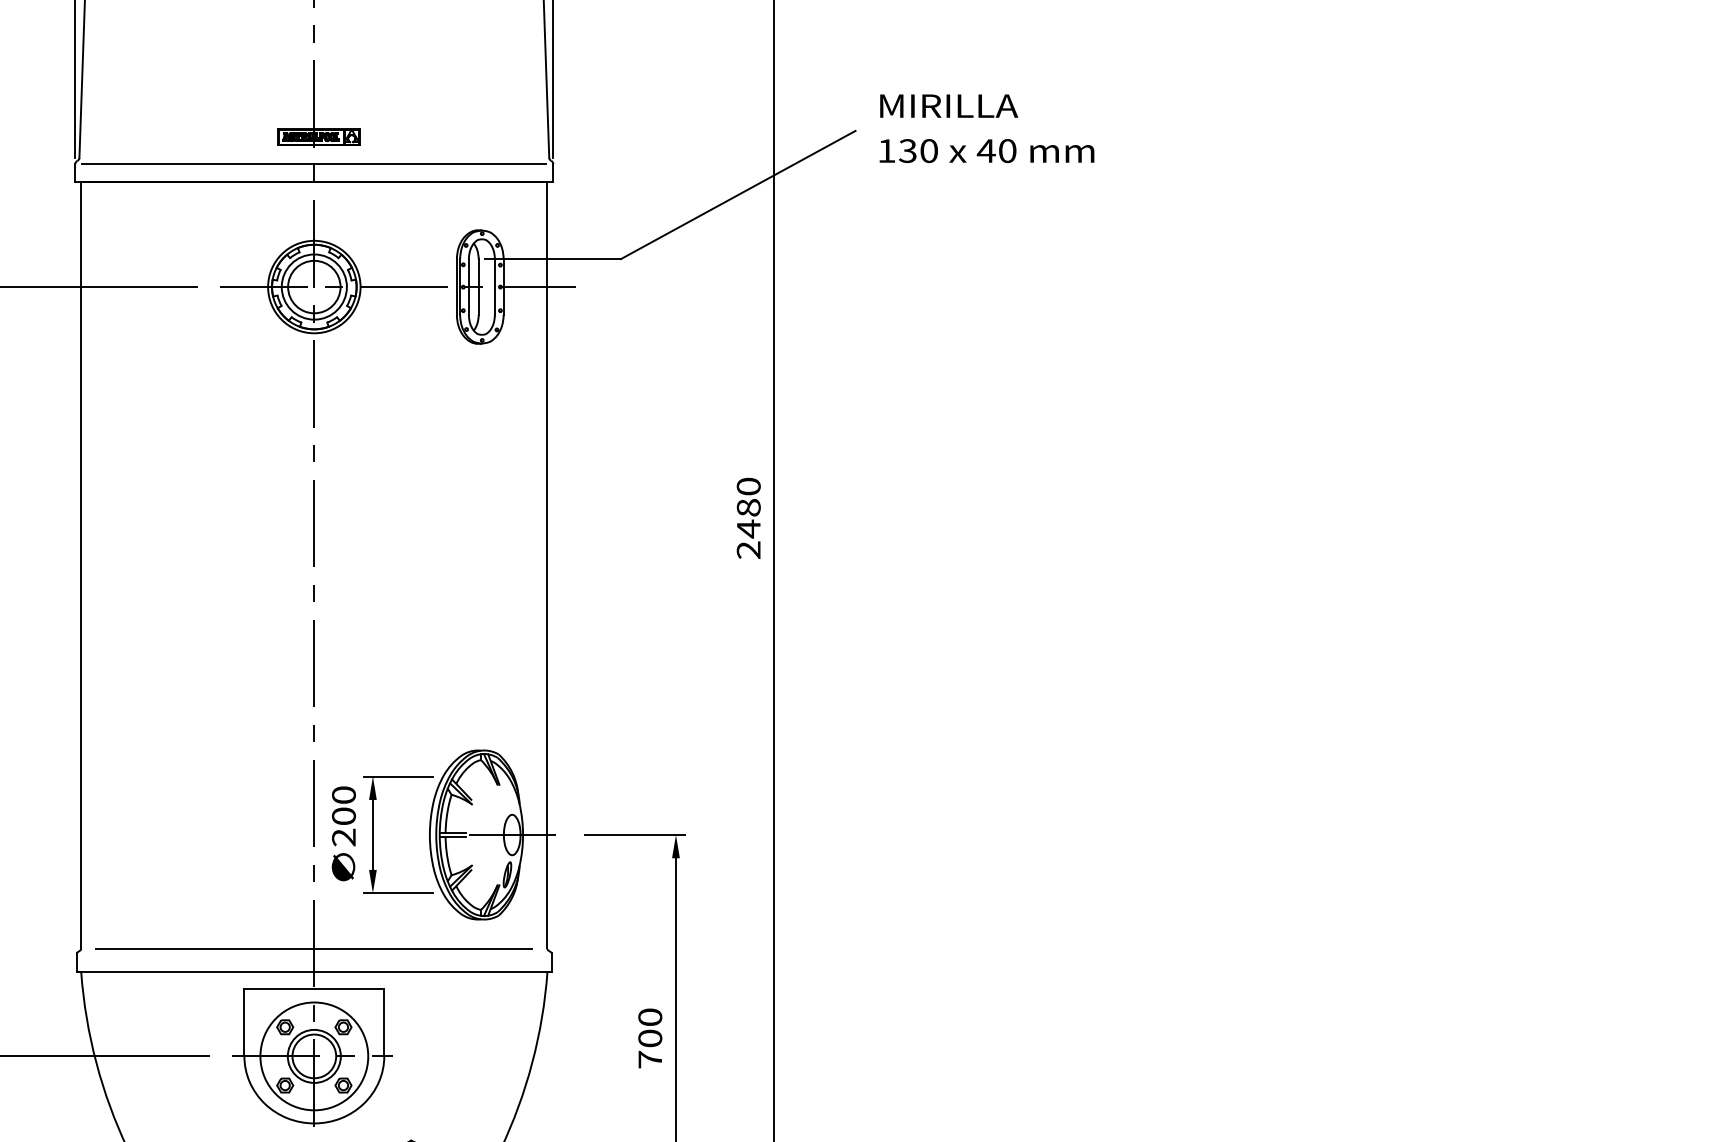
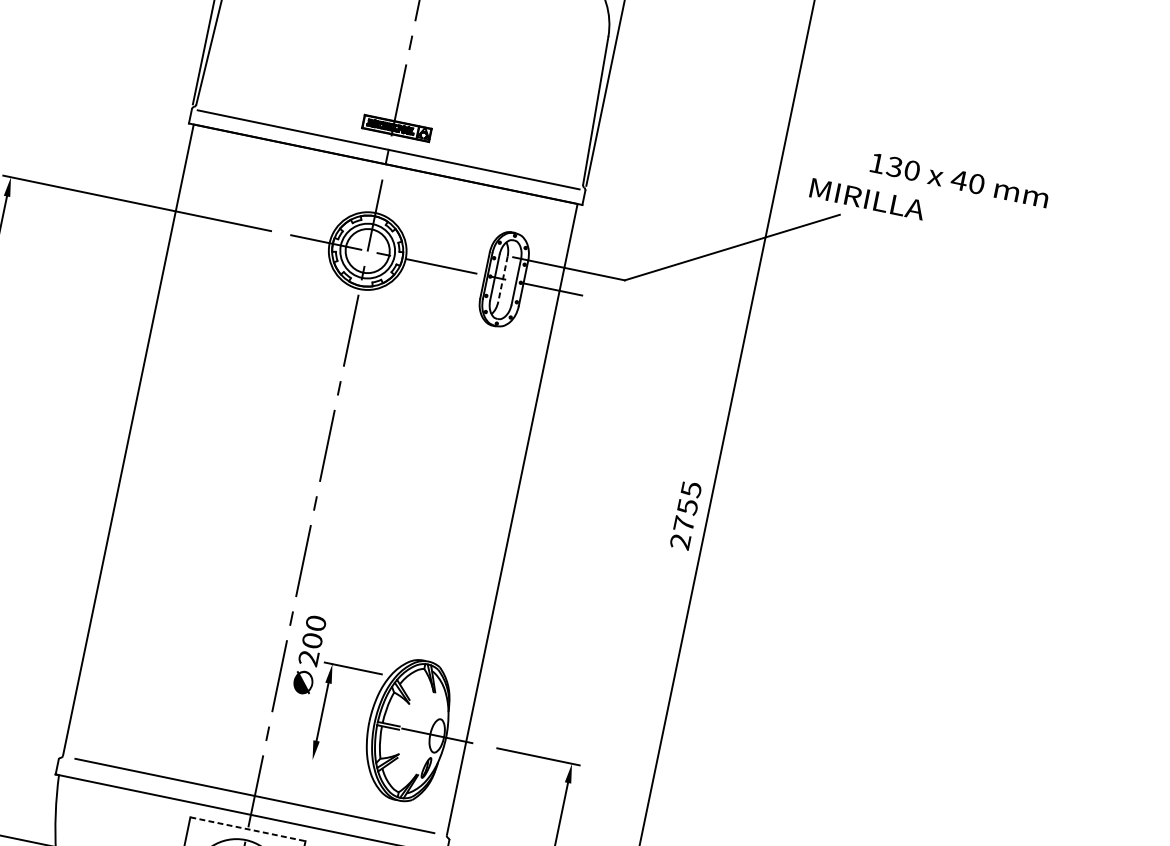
text: (949, 105) -> (868, 198), moved
text: (986, 151) -> (959, 180), moved
line: (478, 287) -> (502, 279), solid -> dashed
text: (748, 507) -> (687, 506), 2480 -> 2755
text: (343, 833) -> (309, 654), moved
line: (397, 893) -> (332, 764), removed
line: (314, 989) -> (248, 829), solid -> dashed

